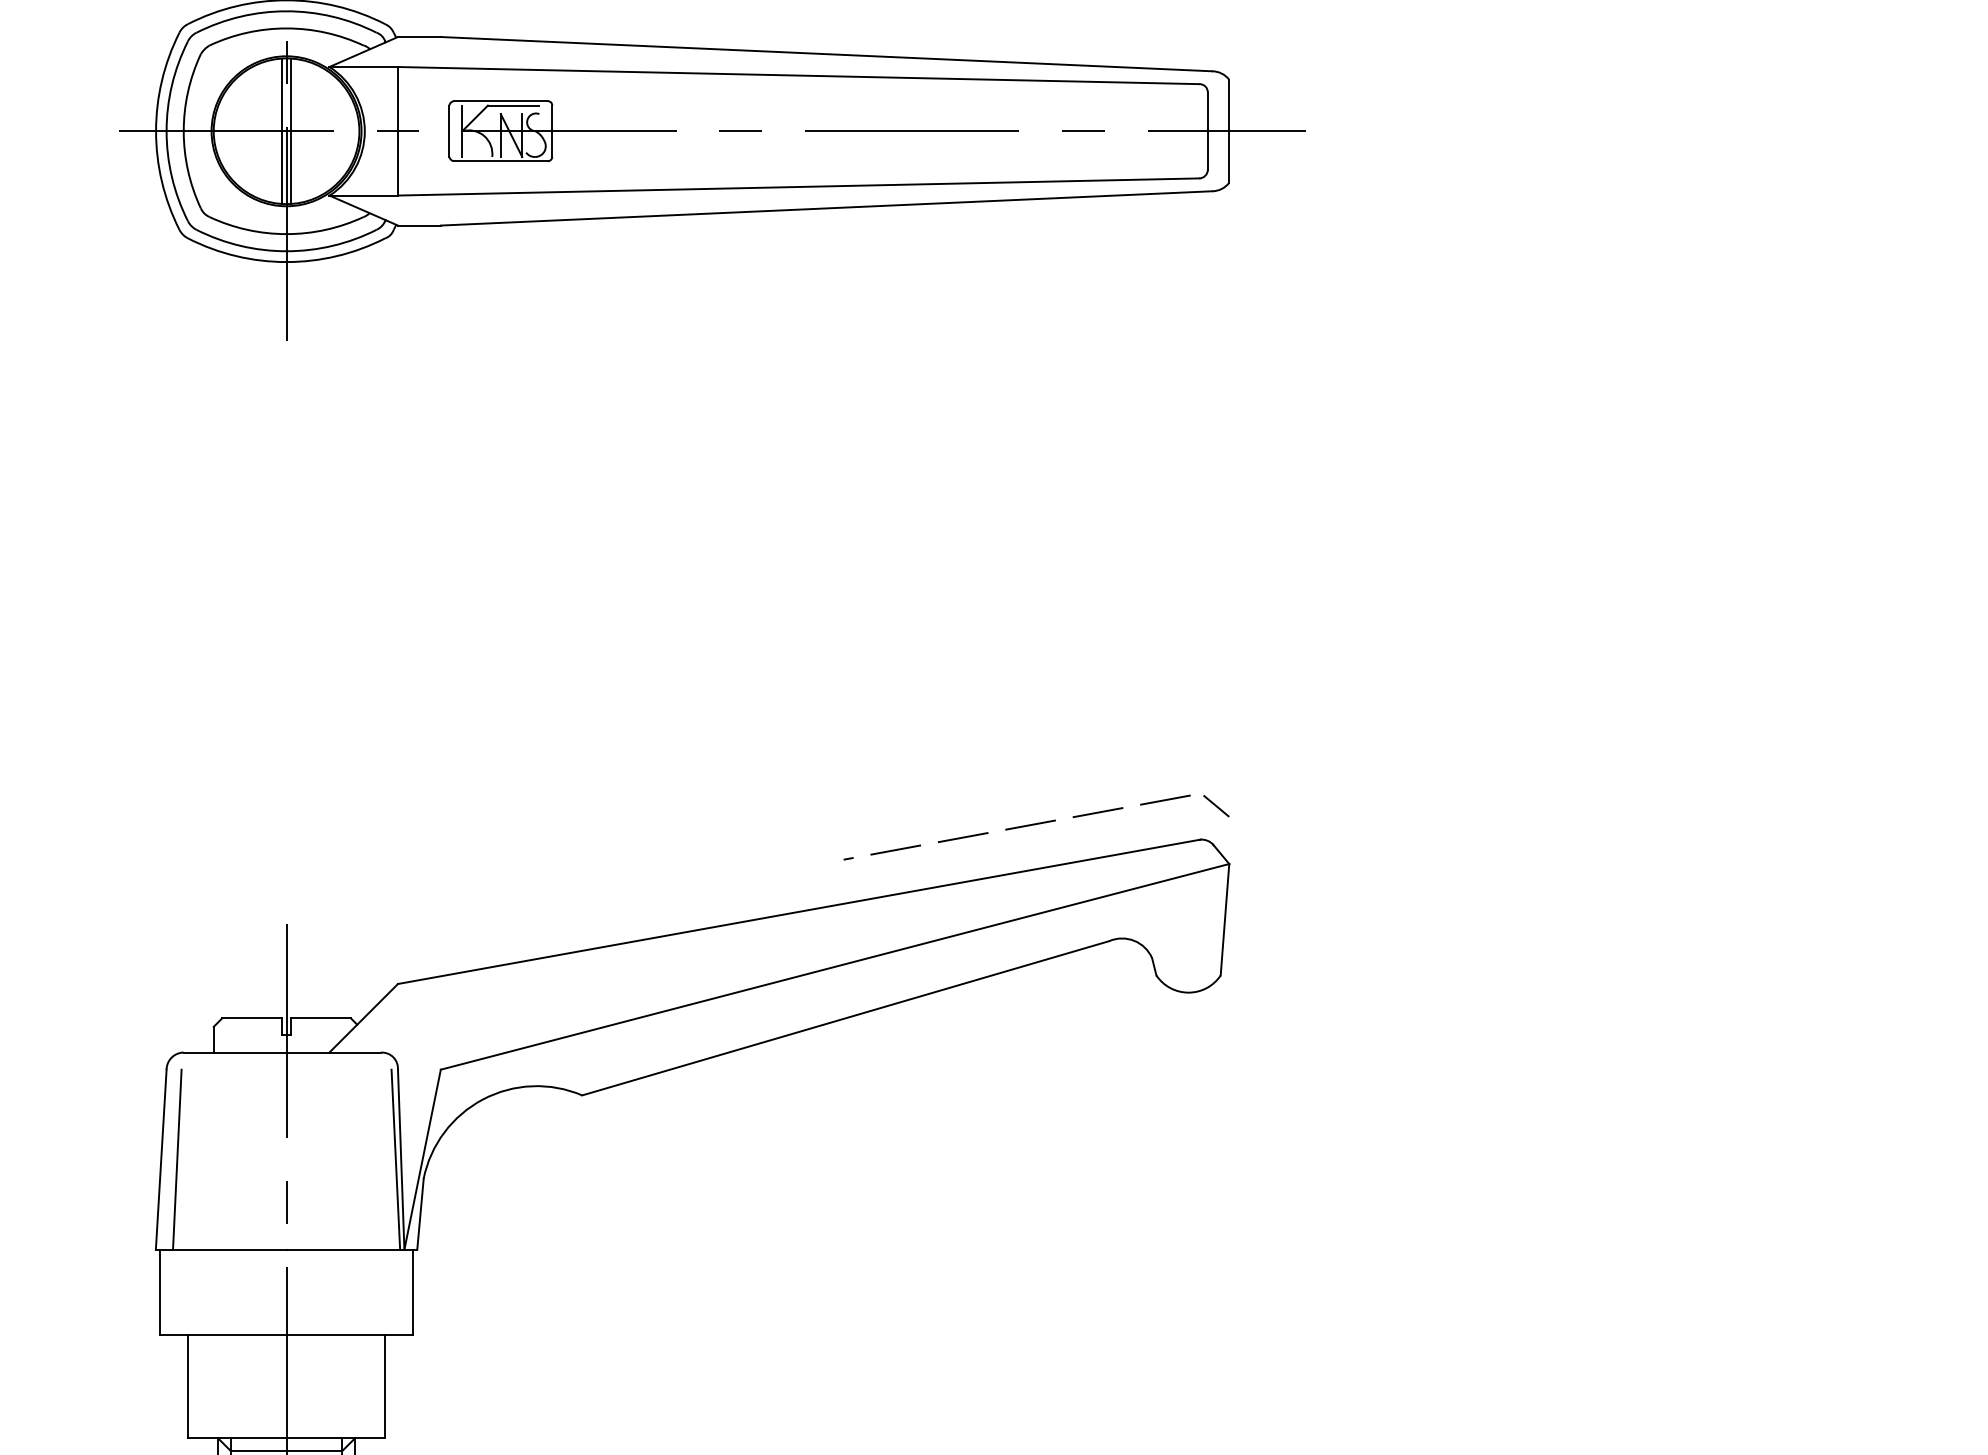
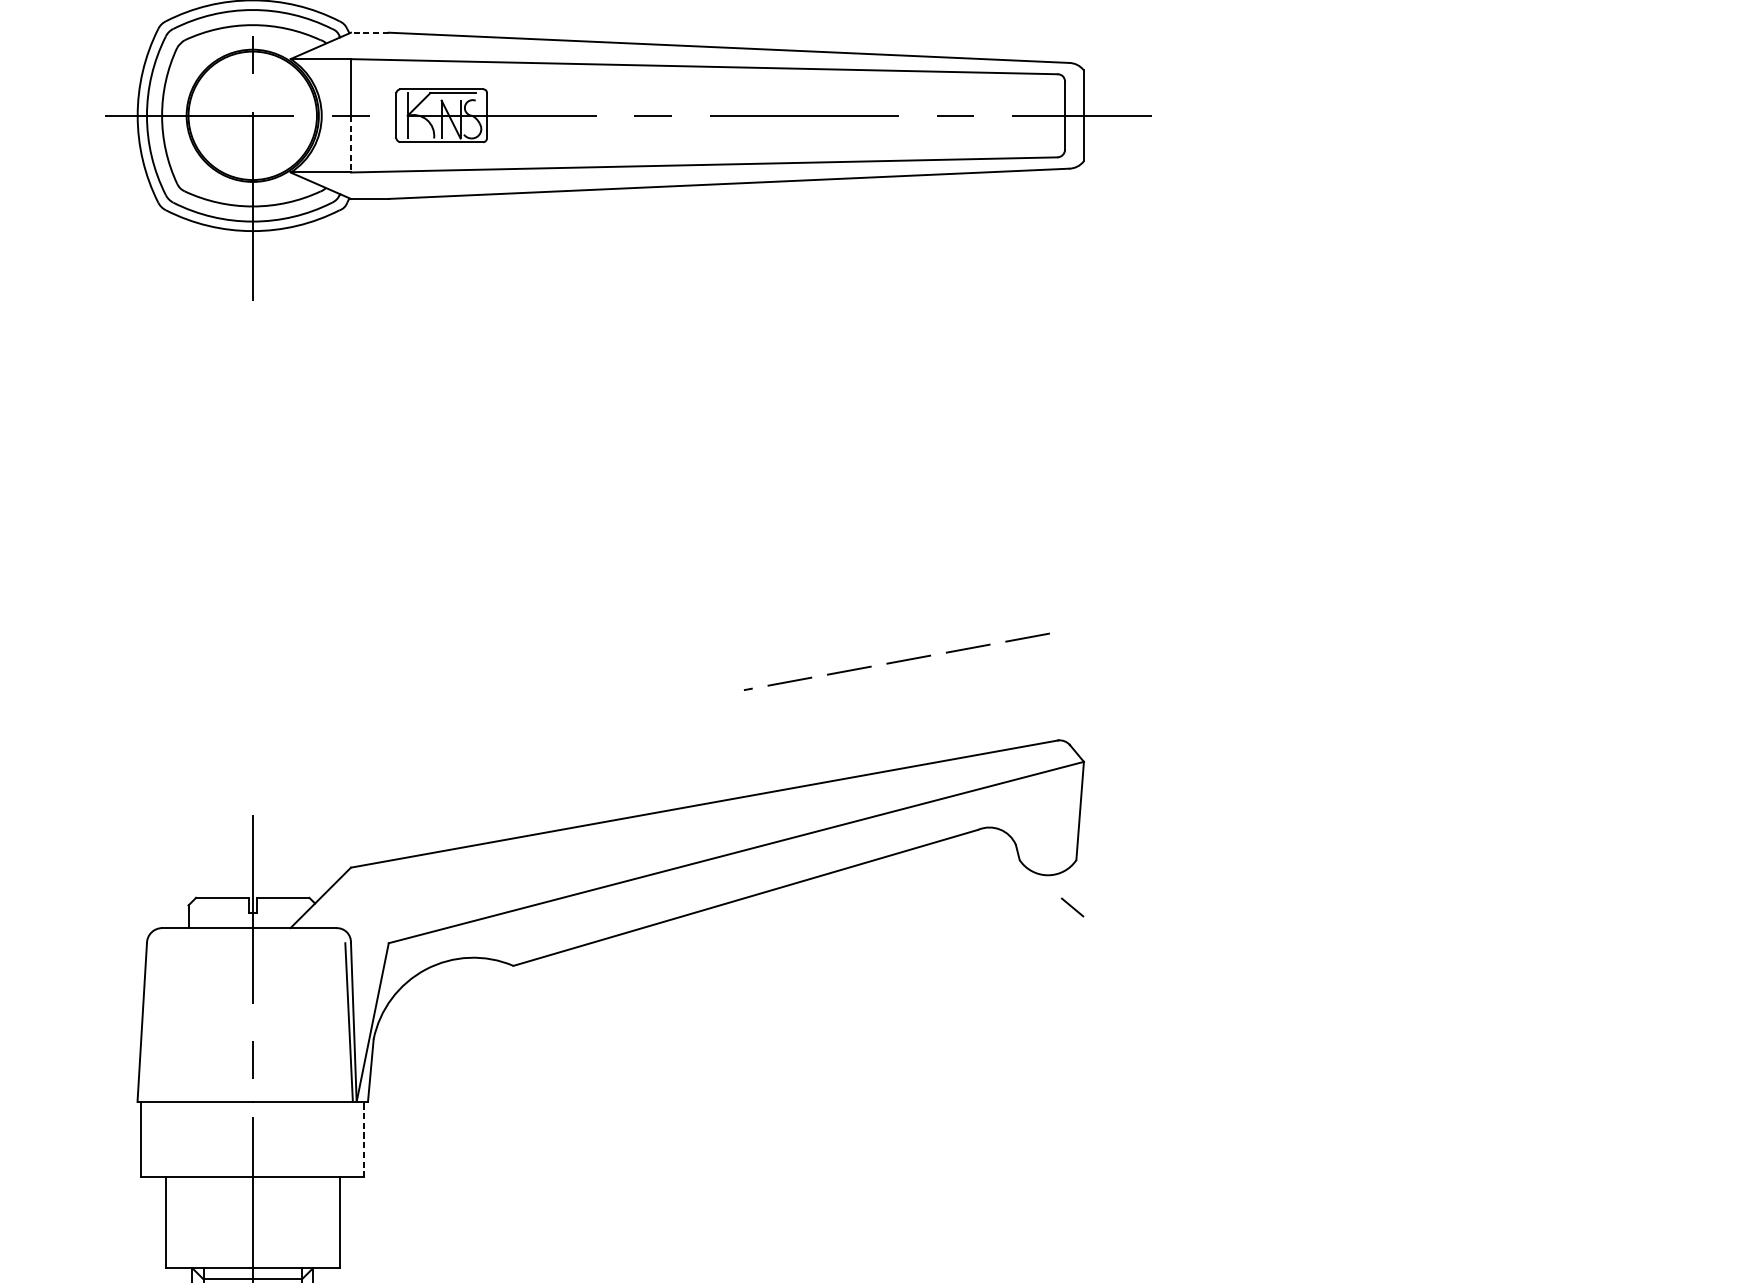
line: (418, 37) -> (369, 33), solid -> dashed
line: (282, 130) -> (249, 115), removed
line: (290, 130) -> (256, 115), removed
line: (397, 163) -> (350, 144), solid -> dashed
line: (1216, 806) -> (1072, 907), moved
line: (1016, 827) -> (896, 661), moved
line: (177, 1159) -> (156, 1022), removed
line: (412, 1292) -> (363, 1139), solid -> dashed

